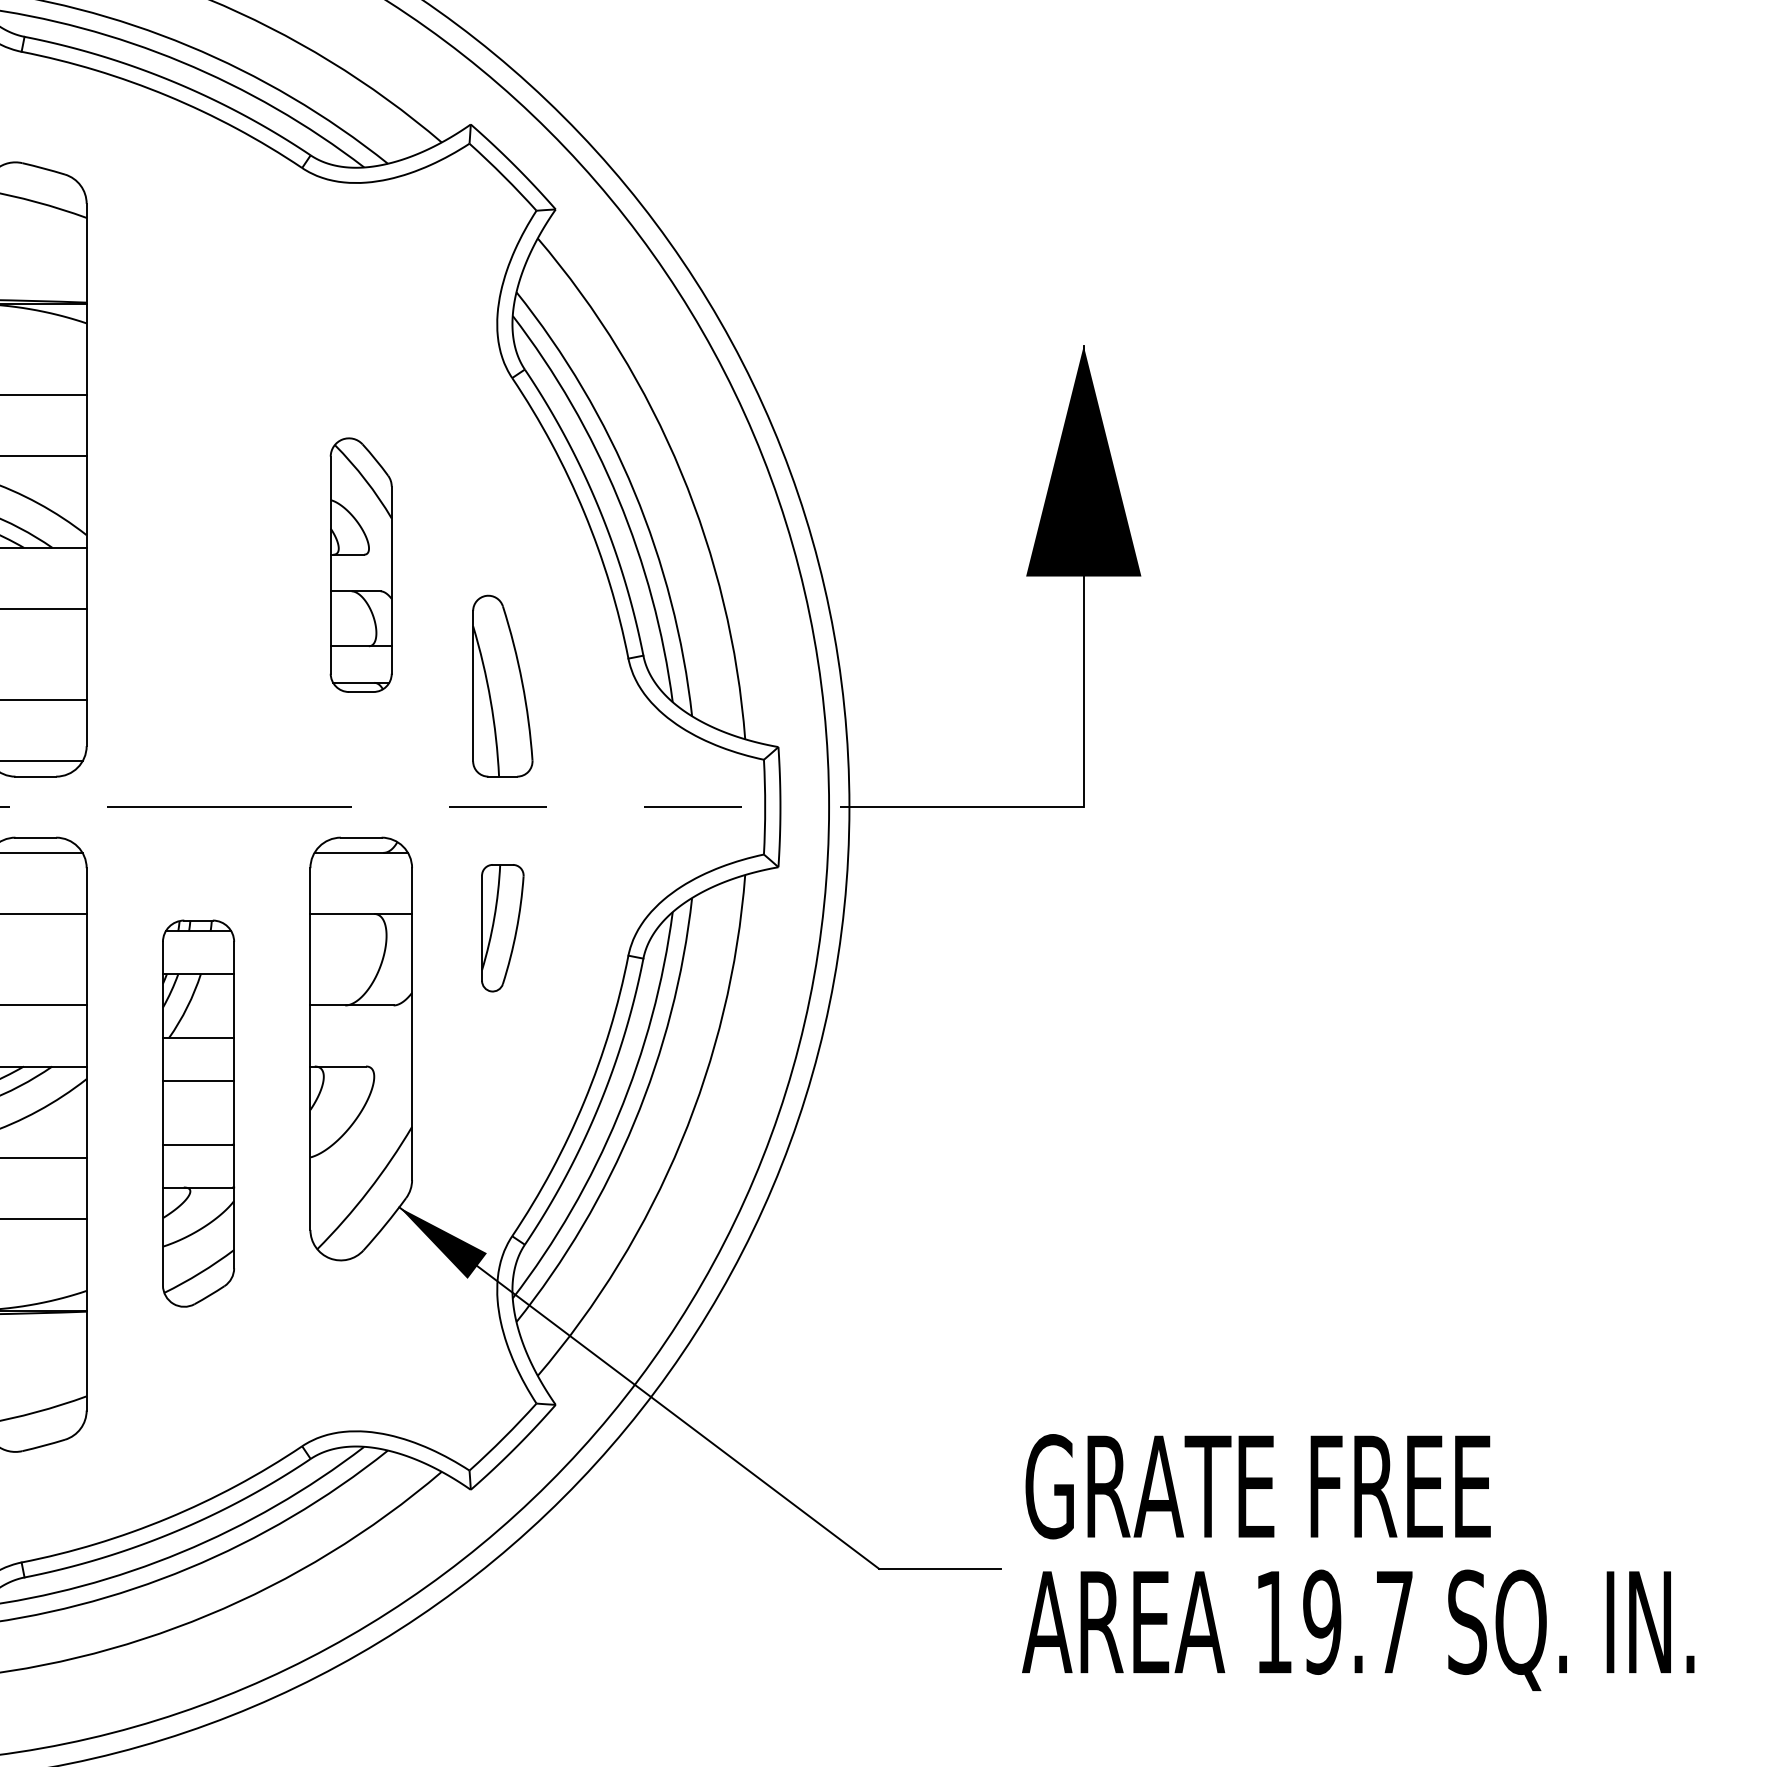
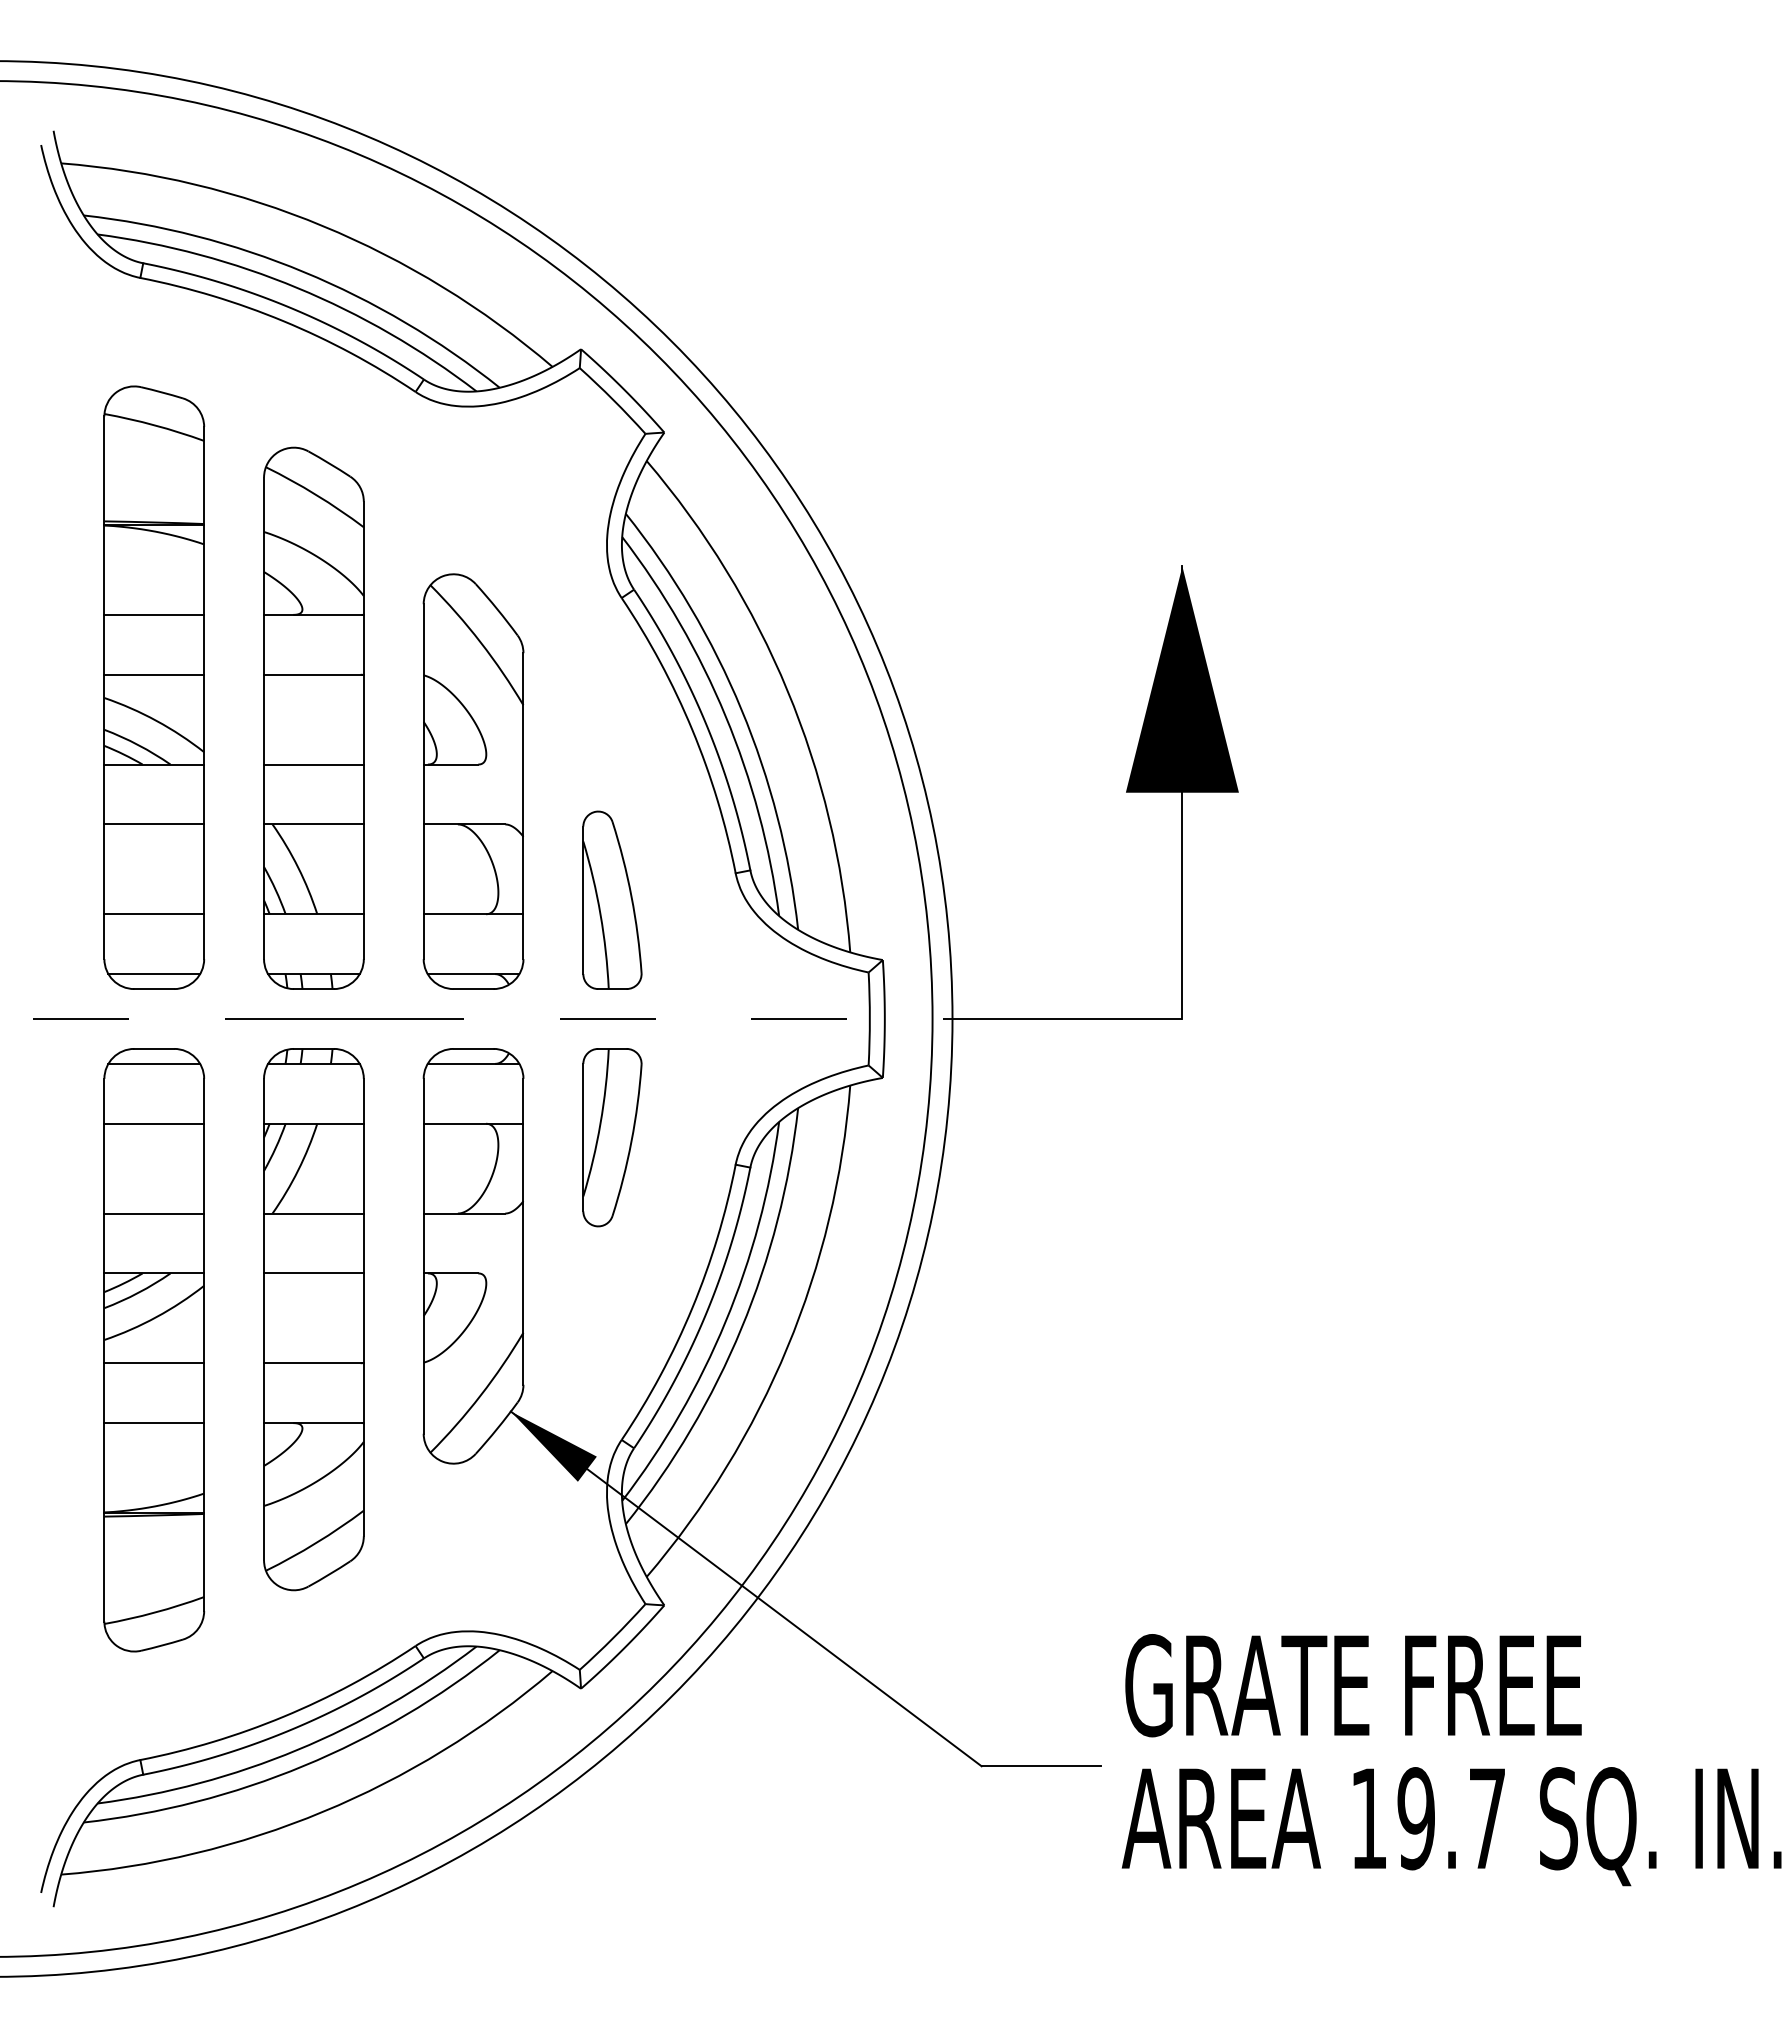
part: (198, 499) -> (313, 717), added
part: (361, 565) -> (473, 781), size x1.67
part: (502, 927) -> (612, 1137), size x1.43
part: (198, 1113) -> (313, 1319), size x1.43

